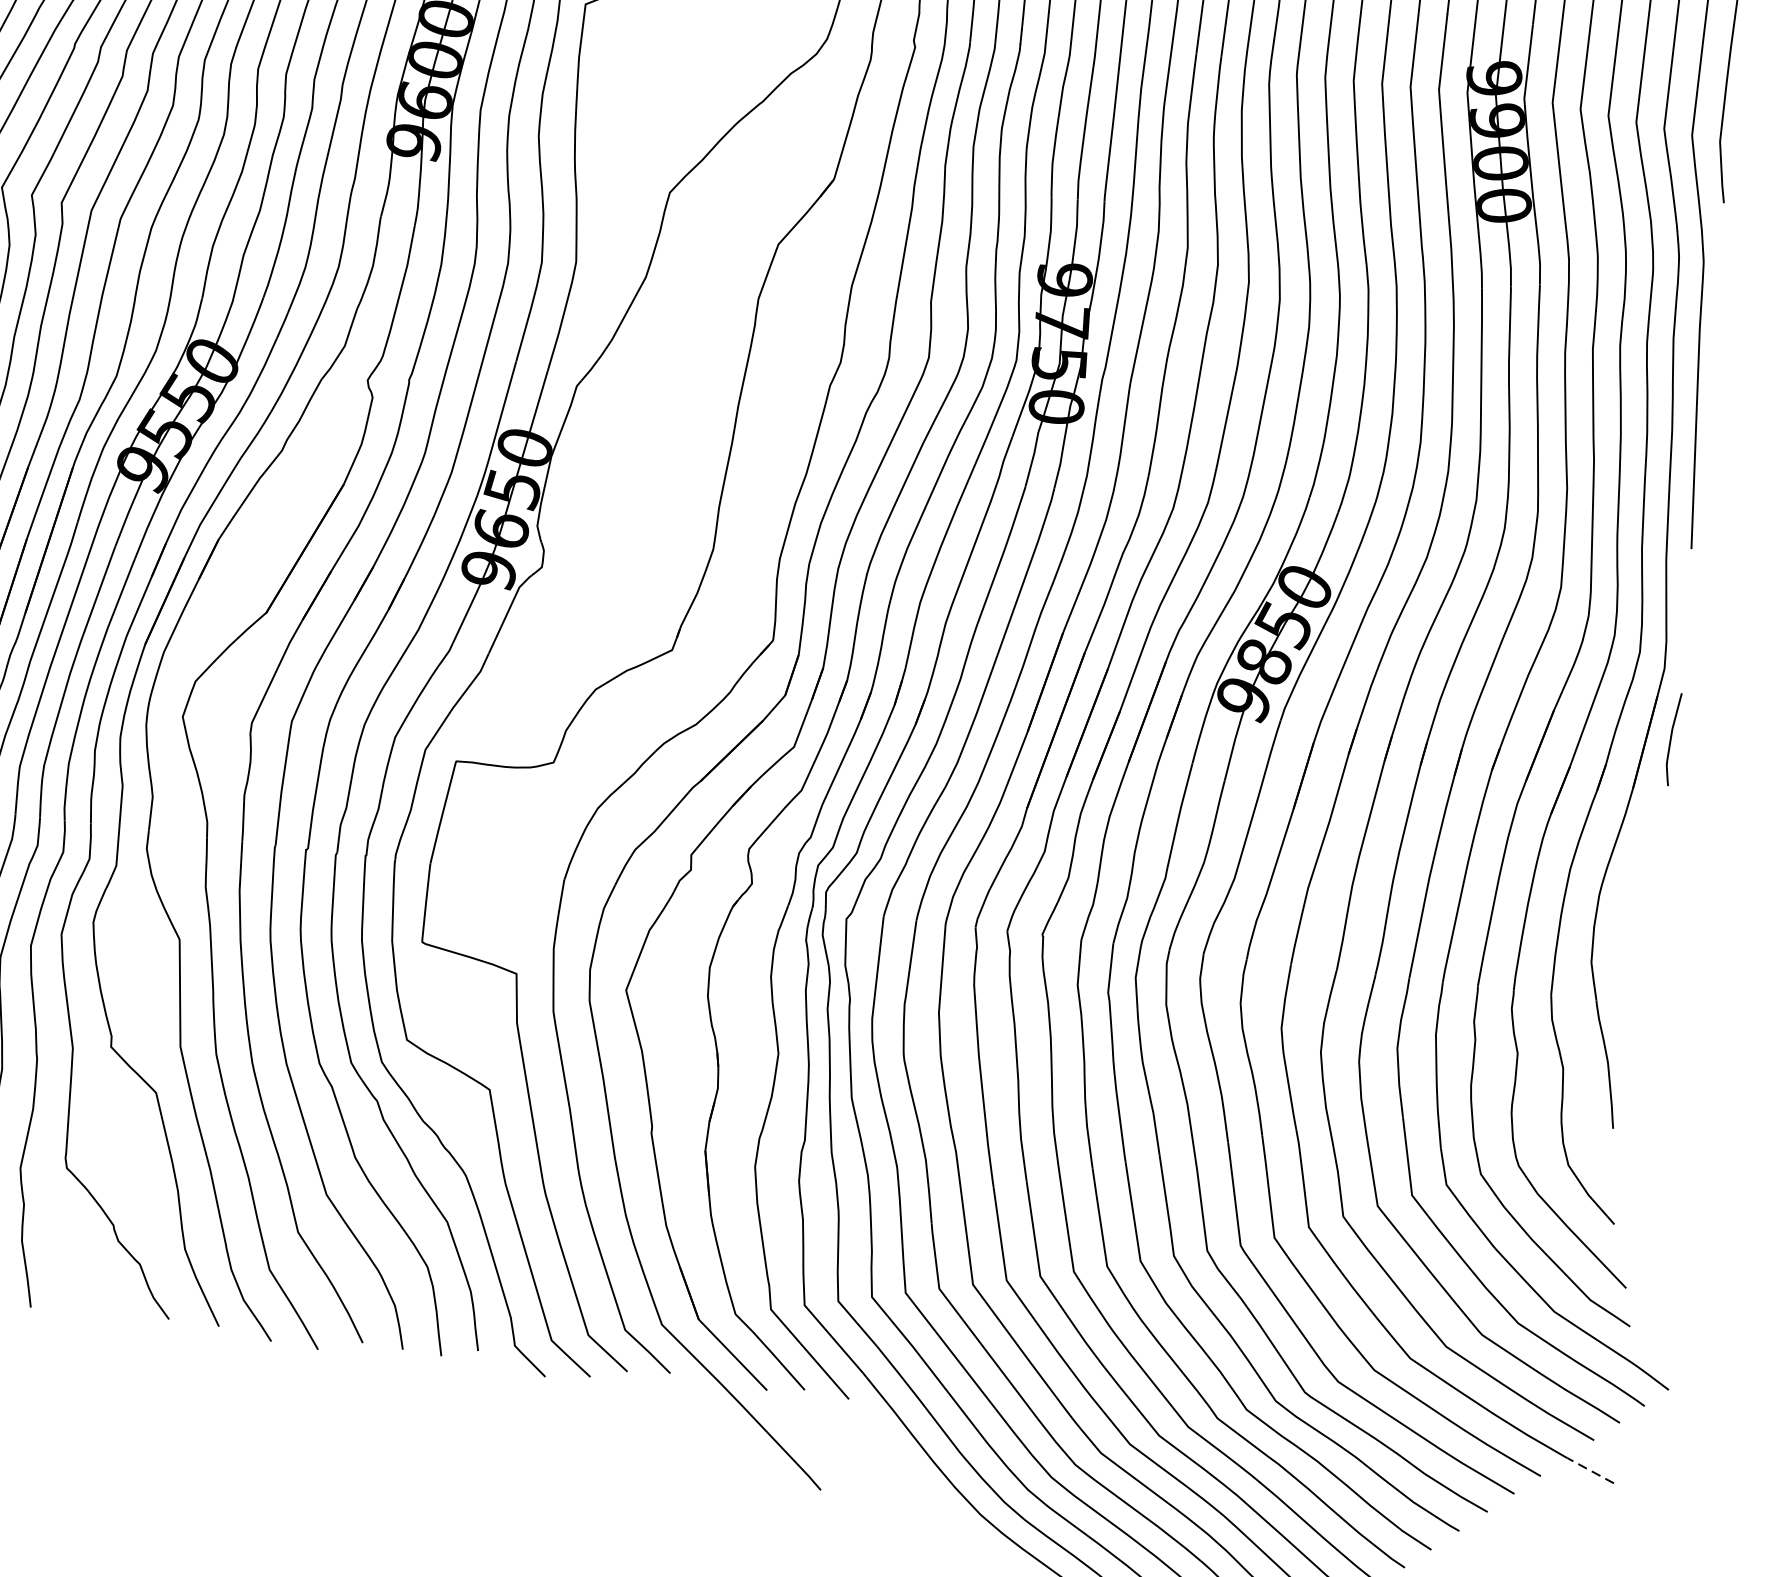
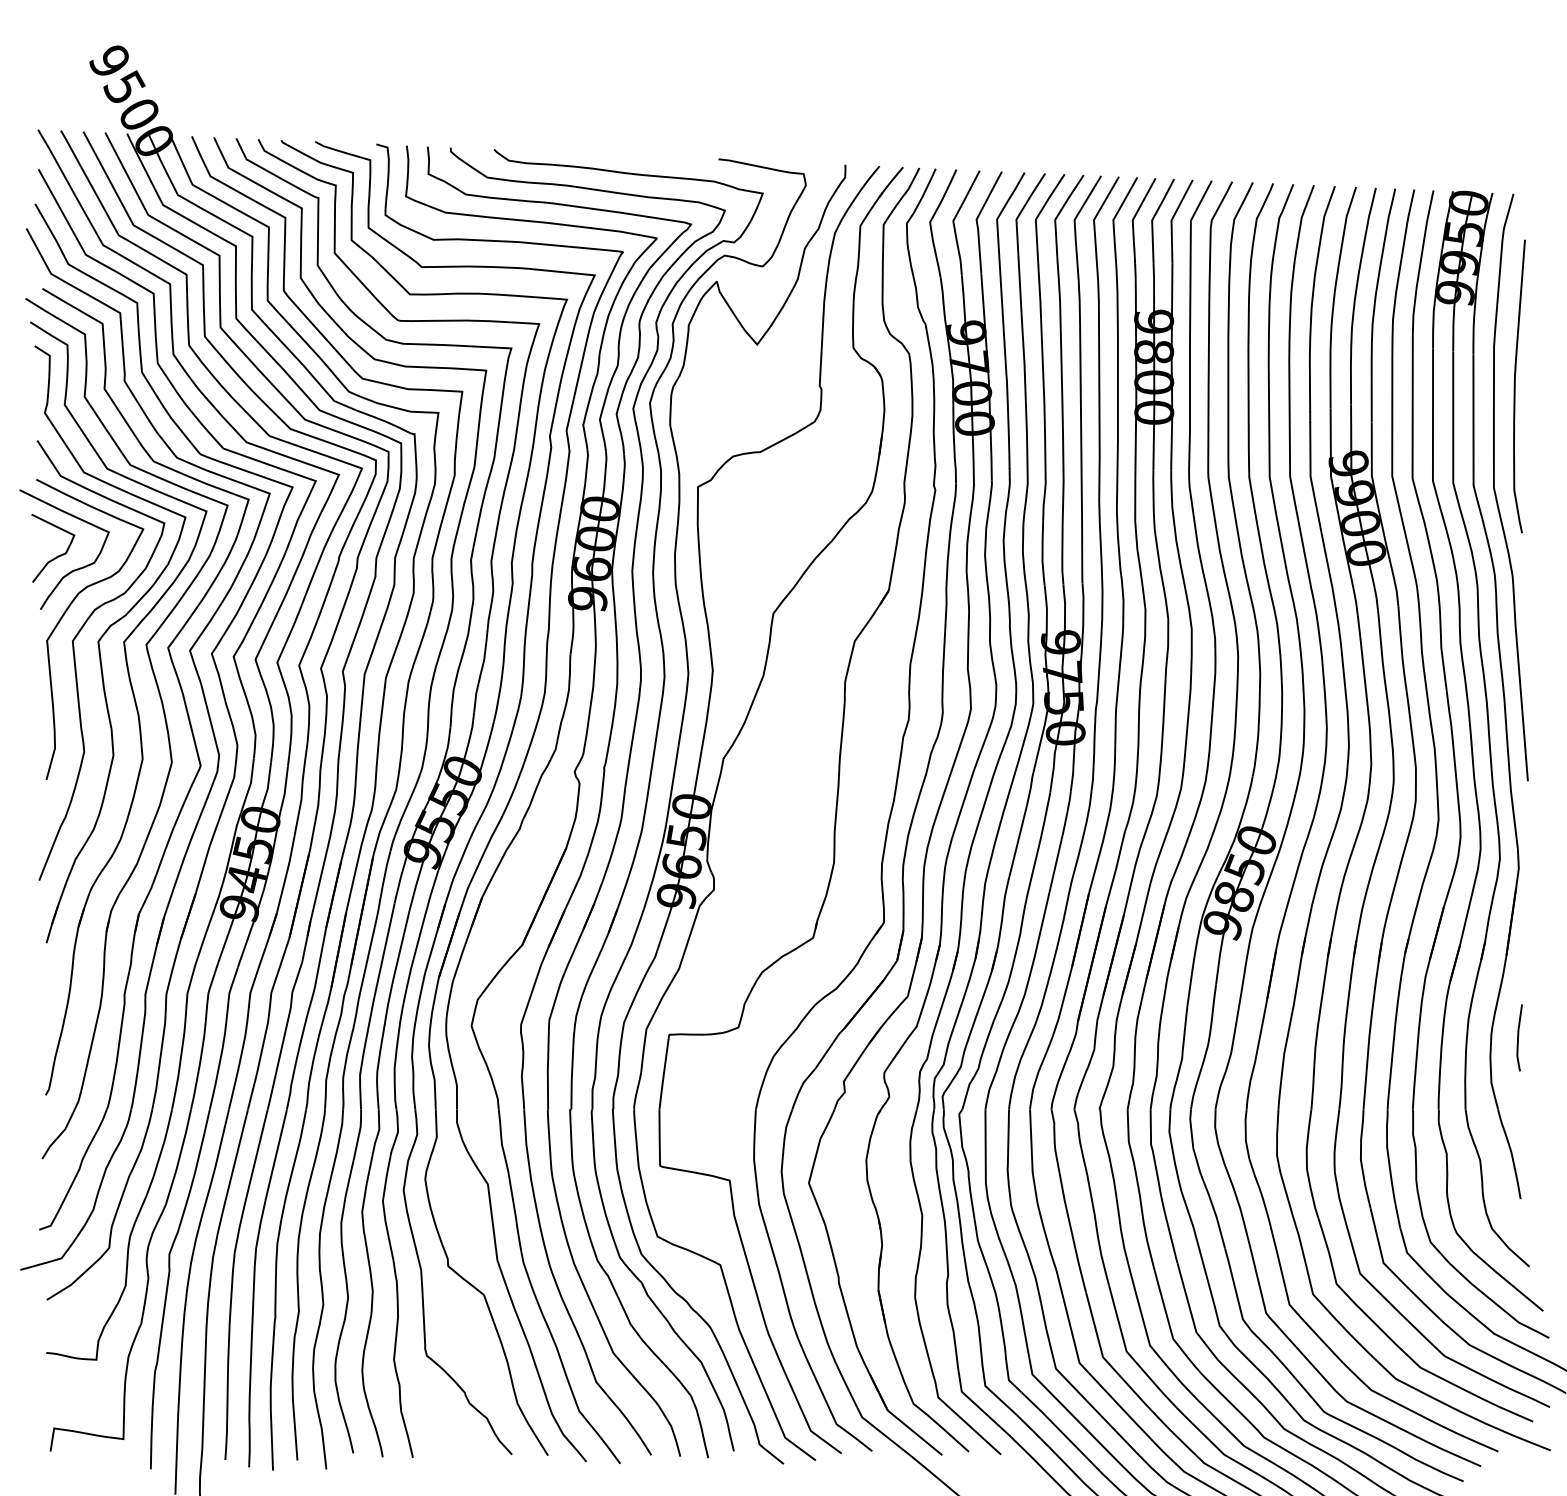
curve: (1671, 738) -> (1518, 1037), moved
line: (1591, 1470) -> (1533, 1443), dashed -> solid

